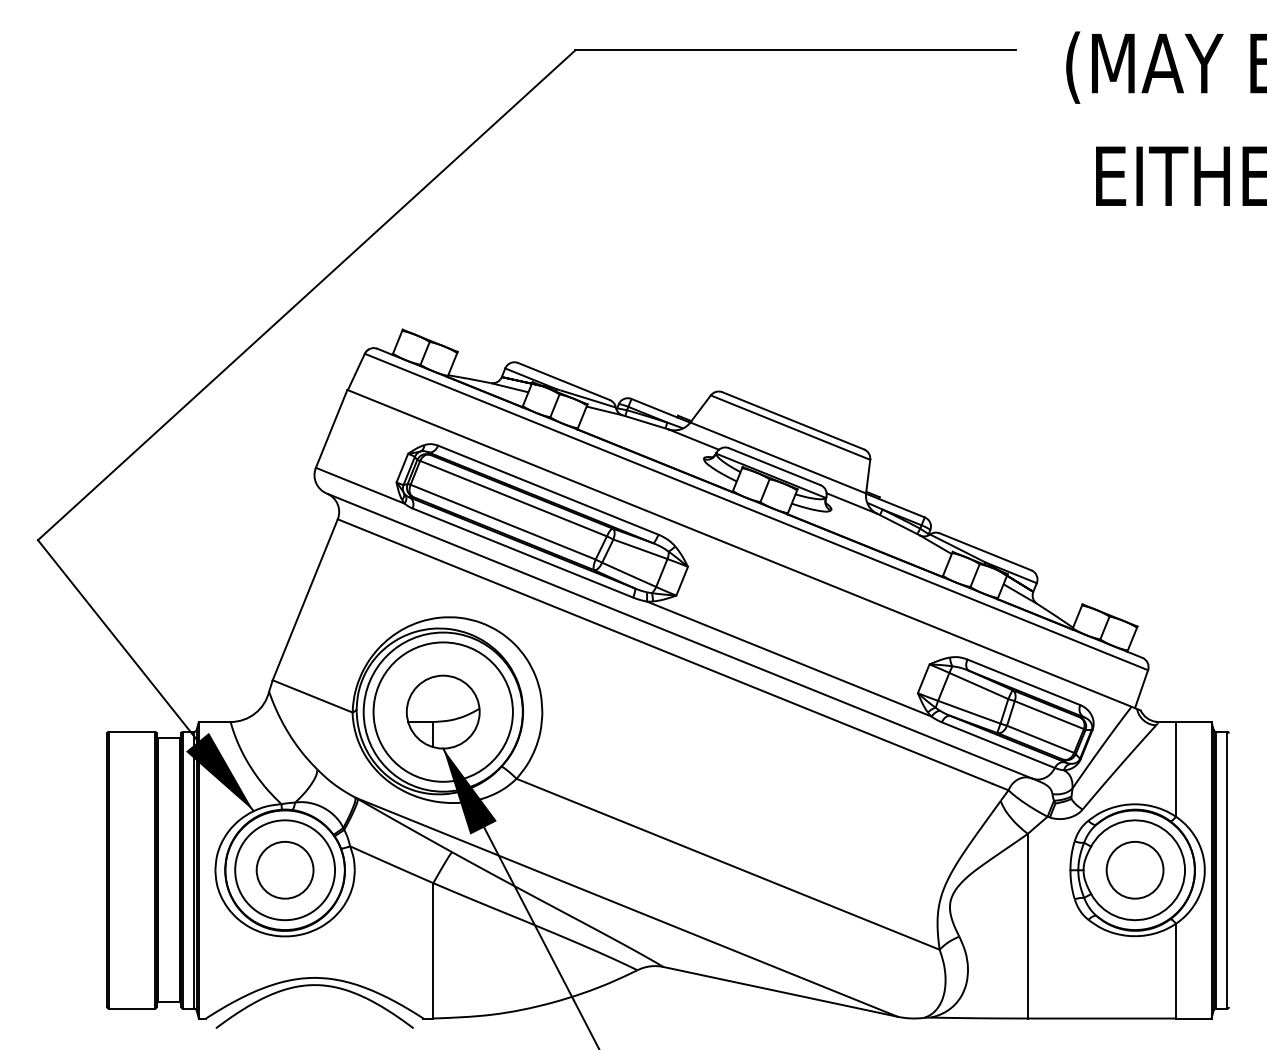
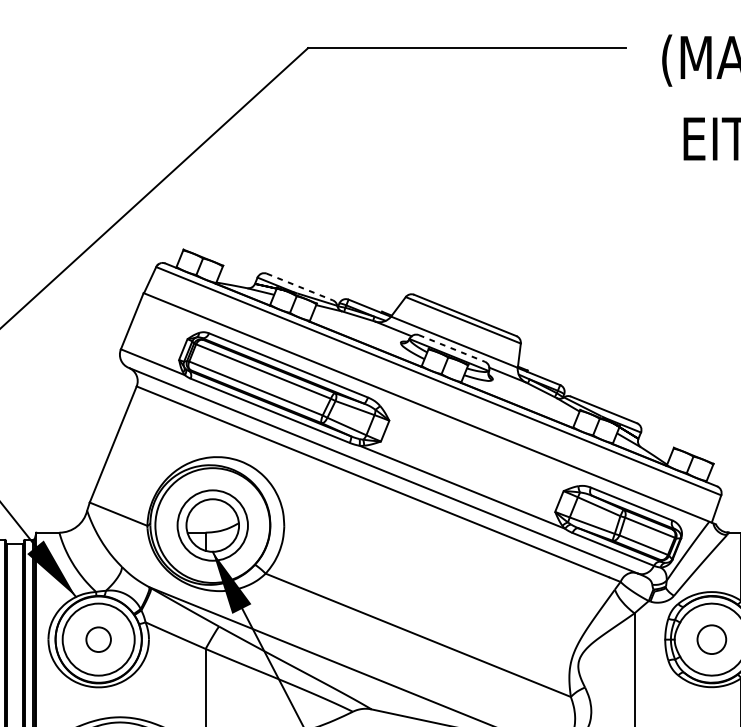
line: (564, 381) -> (300, 287), solid -> dashed
line: (775, 466) -> (452, 348), solid -> dashed
circle: (442, 711) -> (212, 525), size x0.7
circle: (284, 870) -> (98, 639), size x0.6
circle: (1134, 870) -> (711, 639), size x0.7

